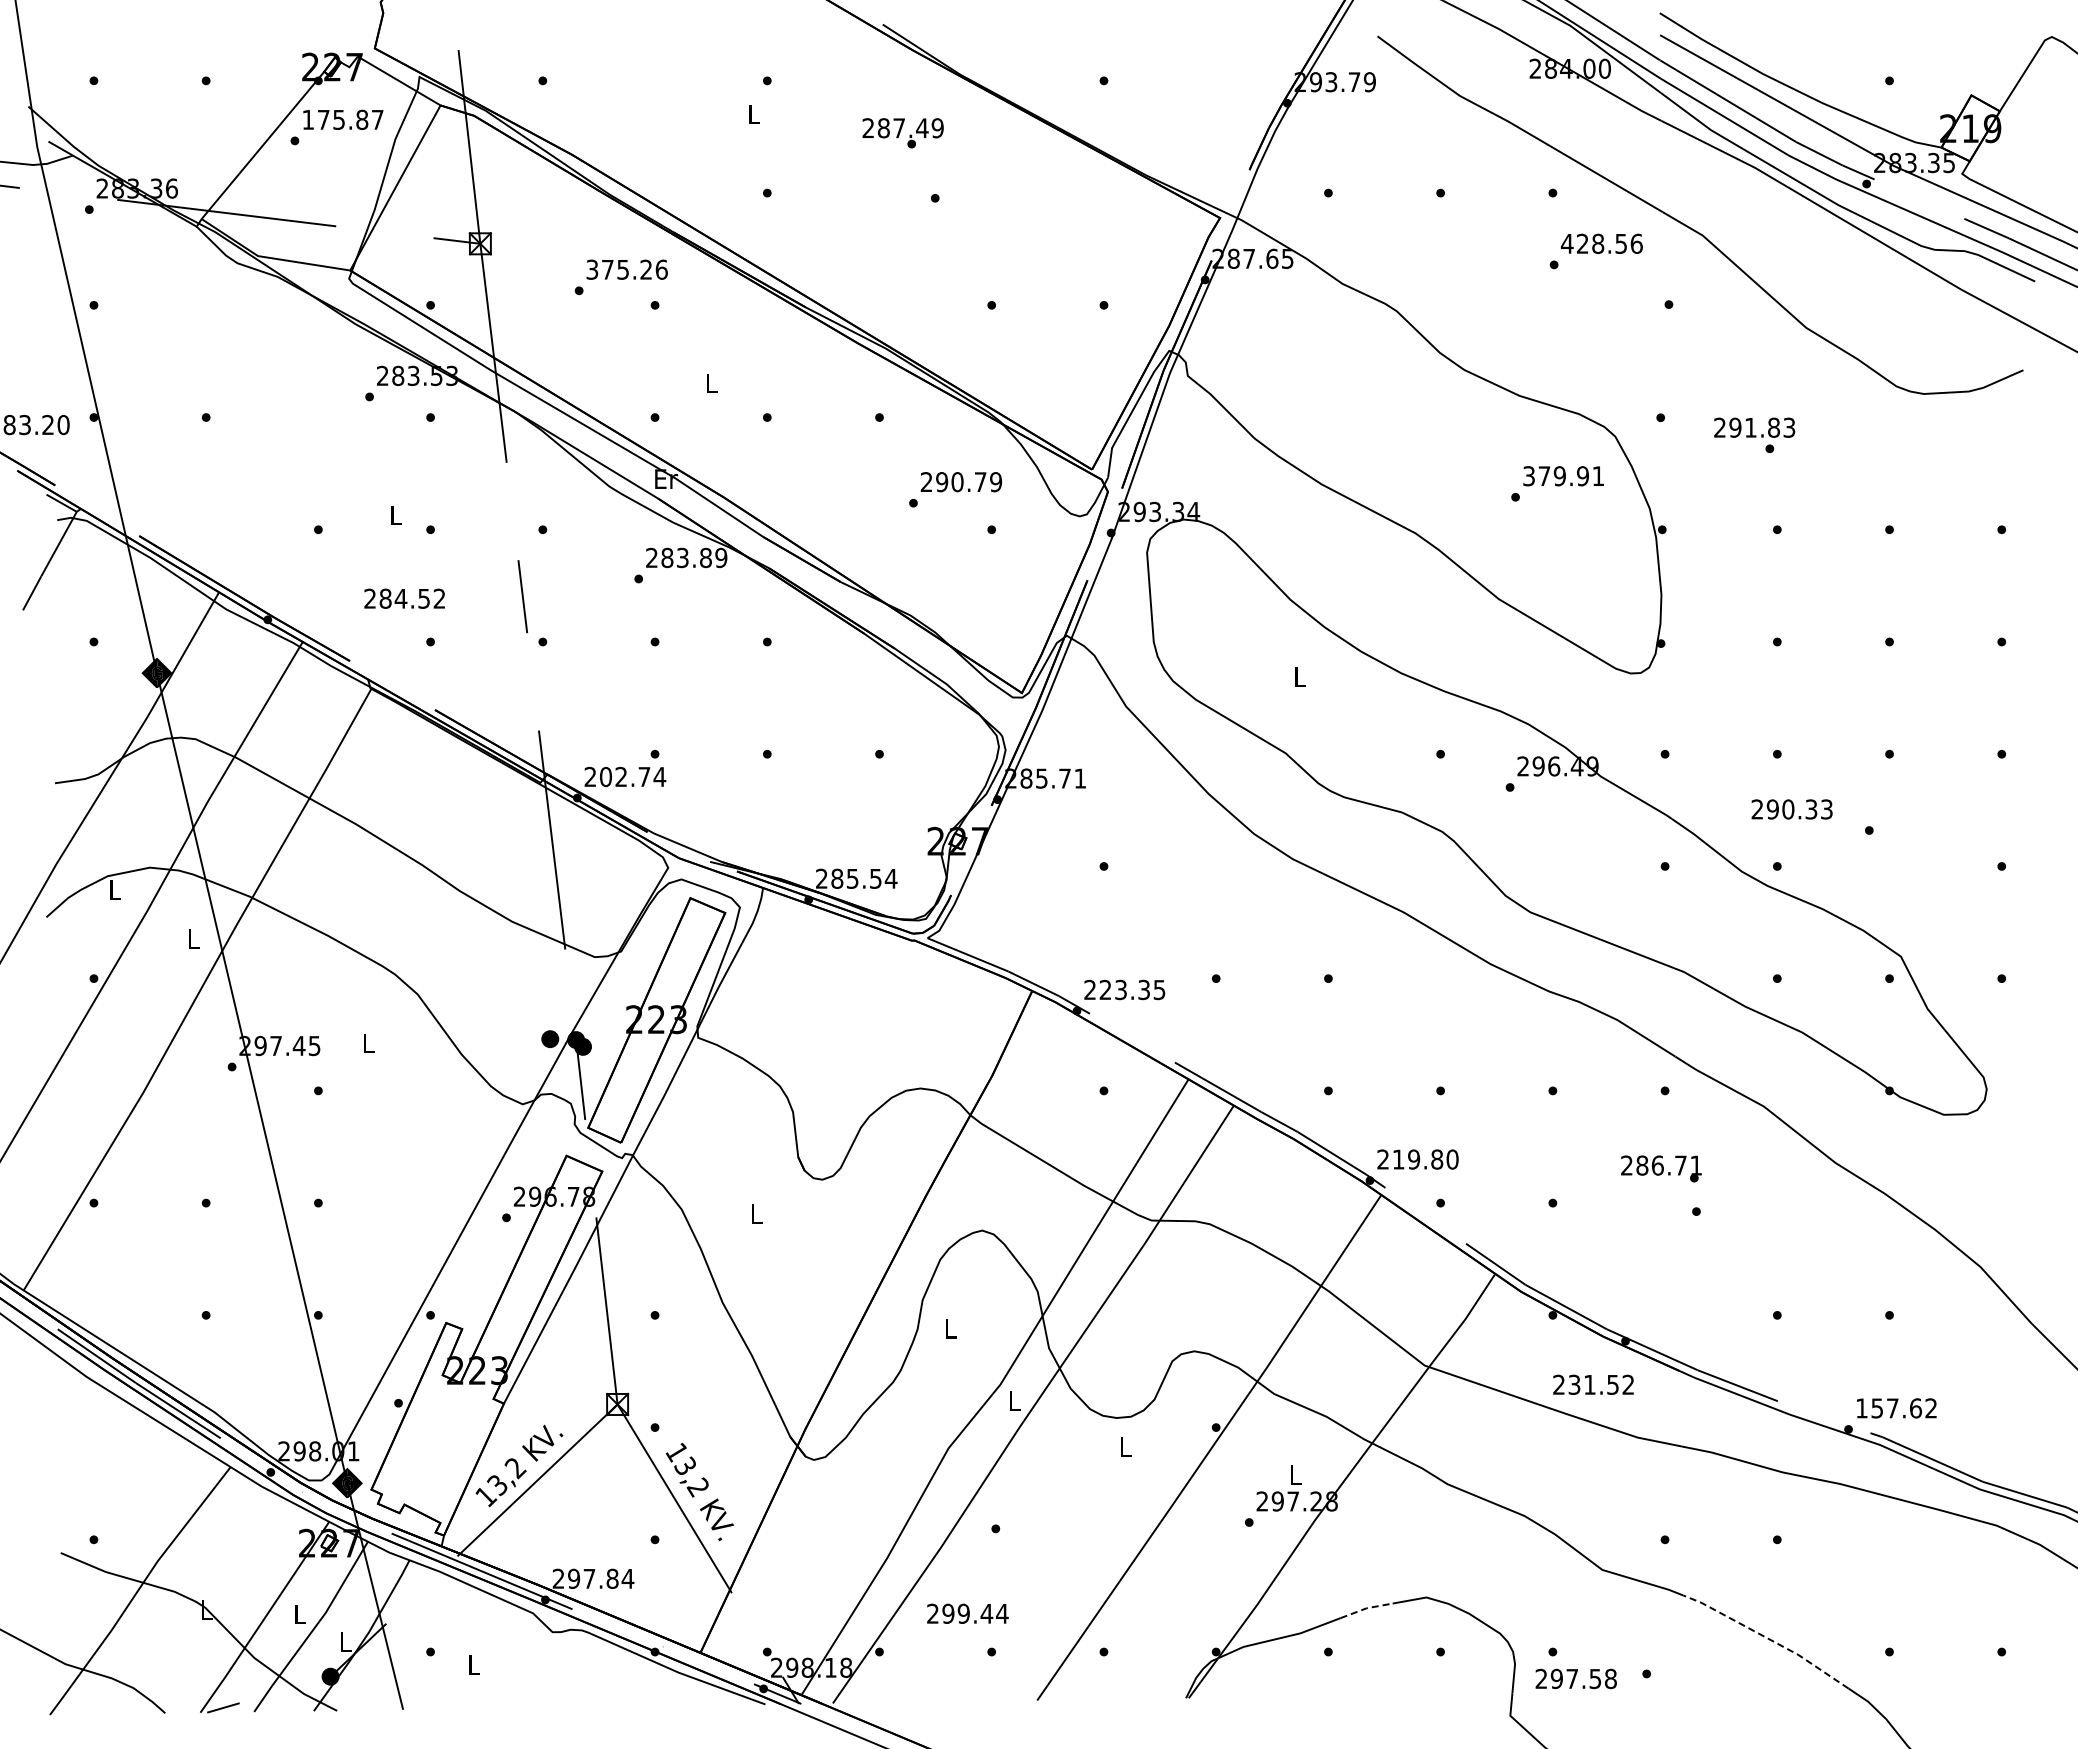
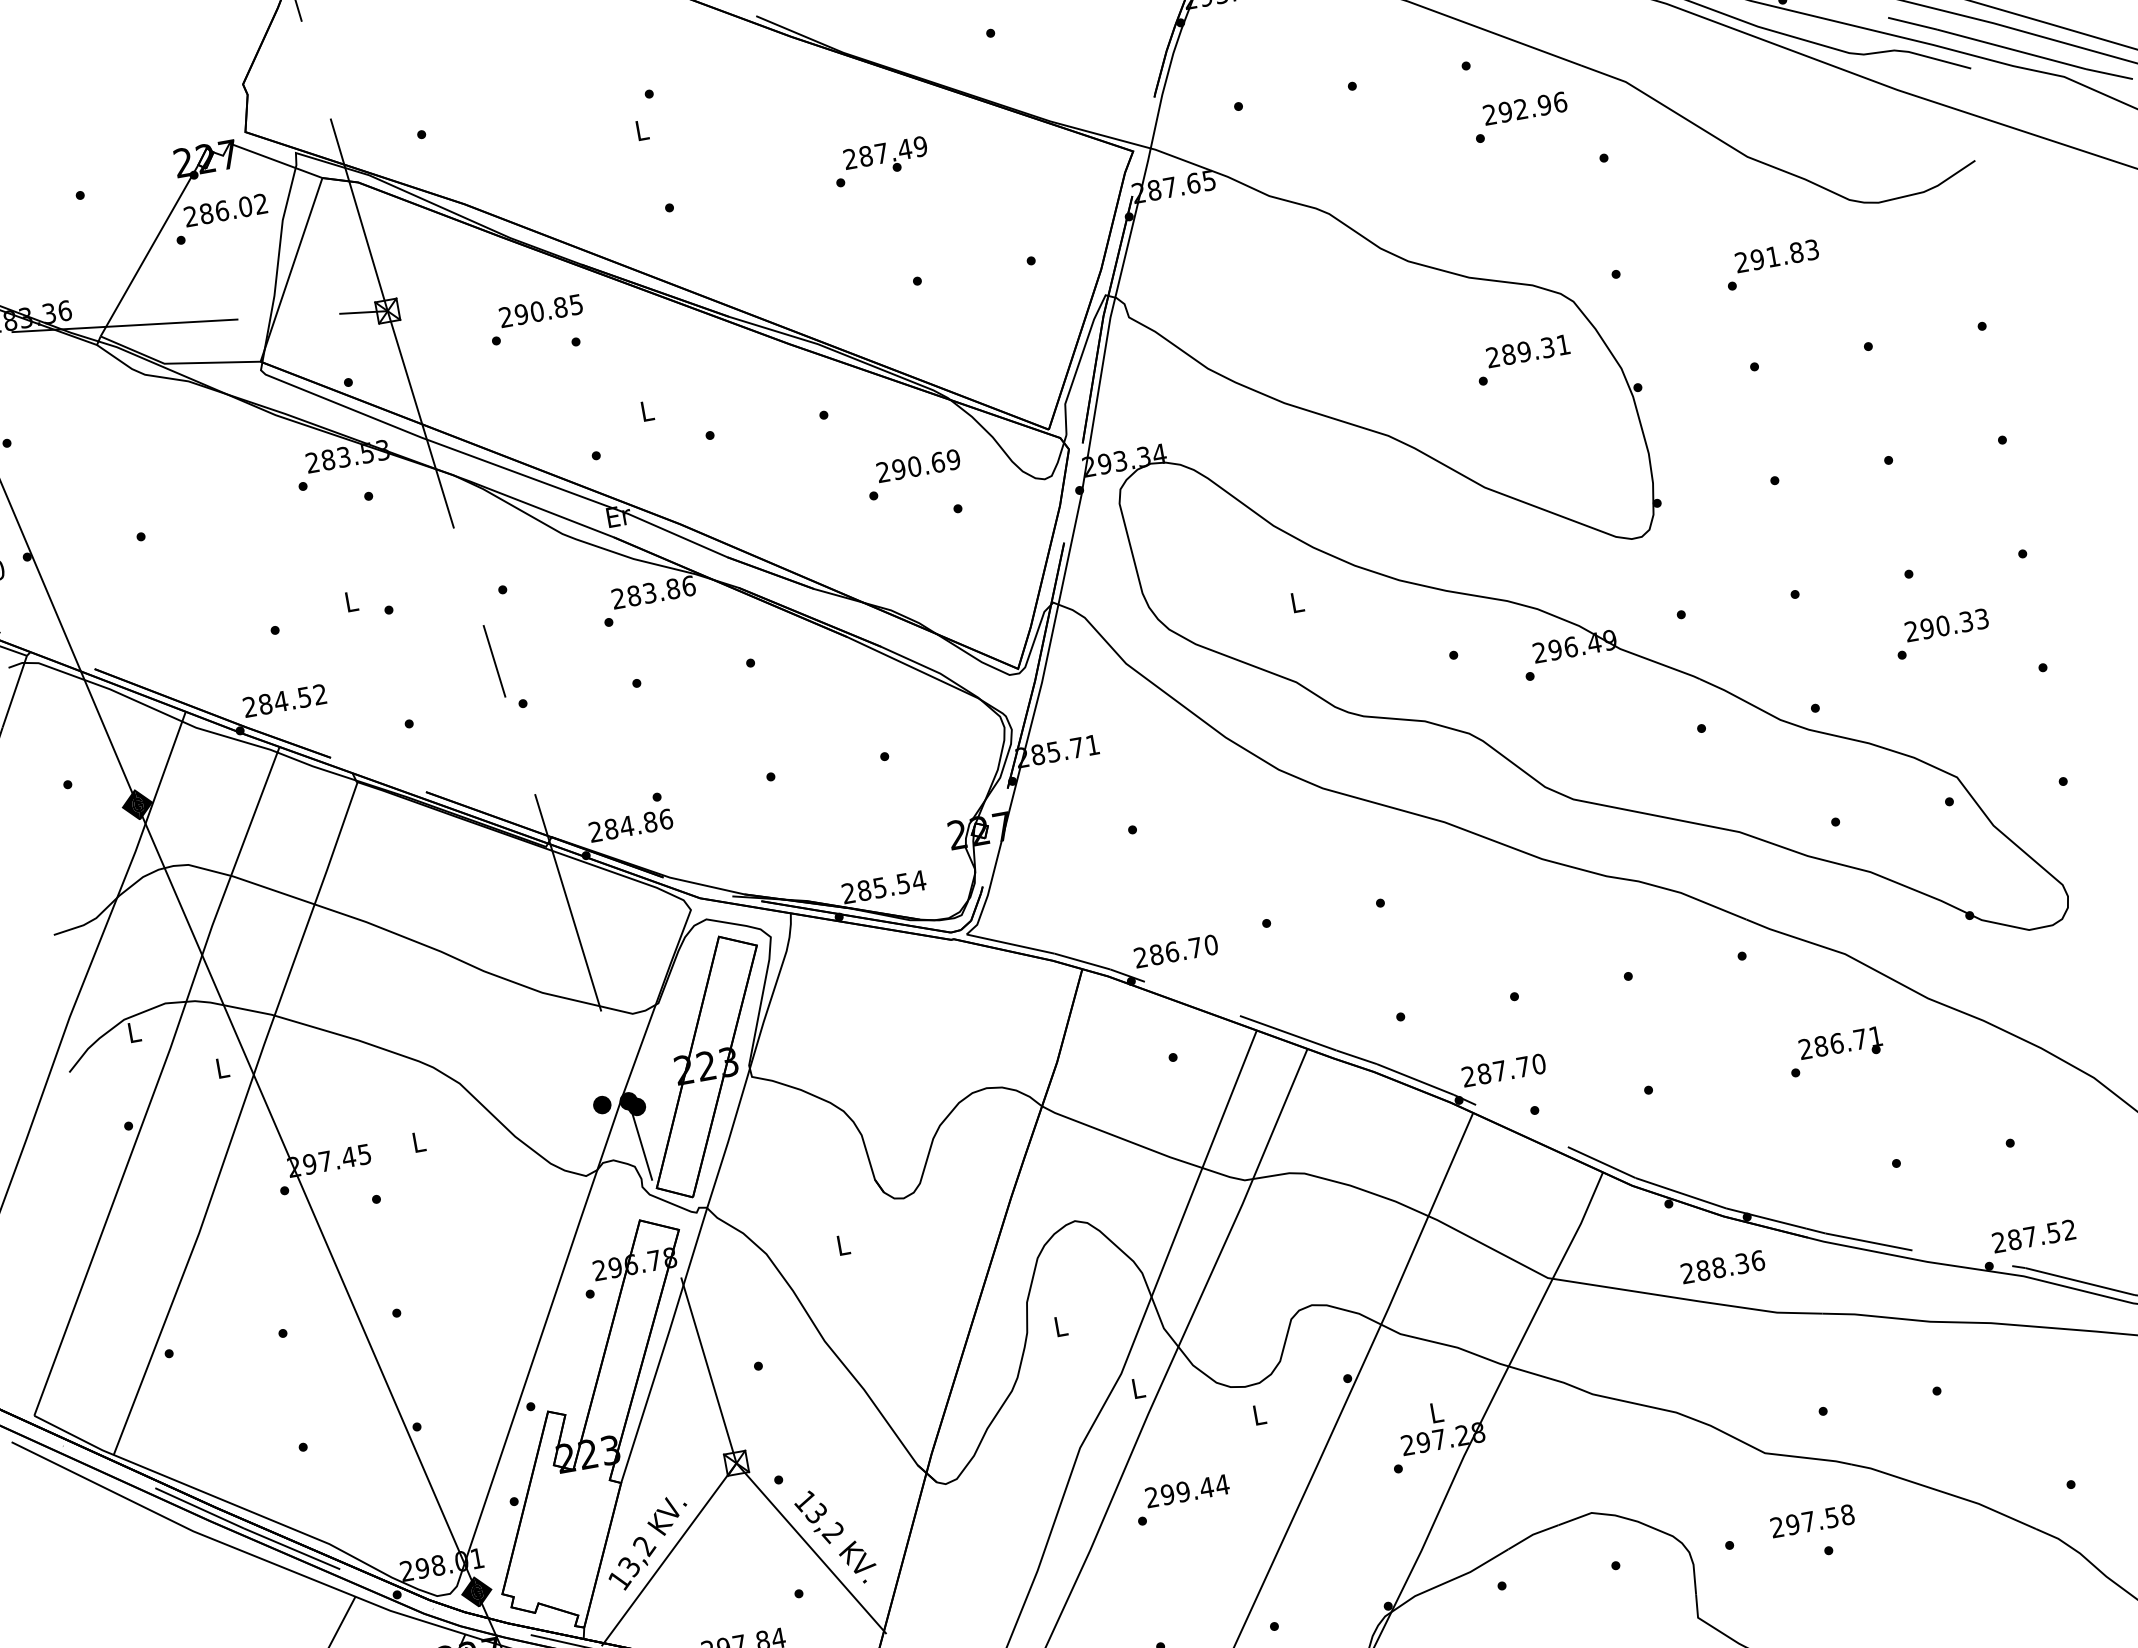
text: (342, 119) -> (225, 210), 175.87 -> 286.02
text: (902, 133) -> (885, 158), moved
text: (1593, 243) -> (1516, 109), 428.56 -> 292.96
text: (626, 269) -> (540, 310), 375.26 -> 290.85
text: (1754, 427) -> (1776, 255), moved
text: (1555, 476) -> (1520, 352), 379.91 -> 289.31
text: (980, 482) -> (938, 462), 290.79 -> 290.69
text: (721, 557) -> (688, 585), 283.89 -> 283.86
text: (404, 598) -> (284, 700), moved
text: (633, 776) -> (639, 823), 202.74 -> 284.86
text: (1791, 809) -> (1946, 625), moved
text: (1132, 989) -> (1183, 949), 223.35 -> 286.70
text: (1417, 1159) -> (1503, 1070), 219.80 -> 287.70
text: (1661, 1168) -> (1841, 1045), moved
text: (1601, 1384) -> (1730, 1265), 231.52 -> 288.36
text: (1889, 1408) -> (2027, 1237), 157.62 -> 287.52
line: (1366, 1608) -> (1532, 1534), dashed -> solid
text: (967, 1613) -> (1187, 1490), moved
line: (1767, 1638) -> (1944, 1492), dashed -> solid
text: (1575, 1678) -> (1811, 1520), moved

